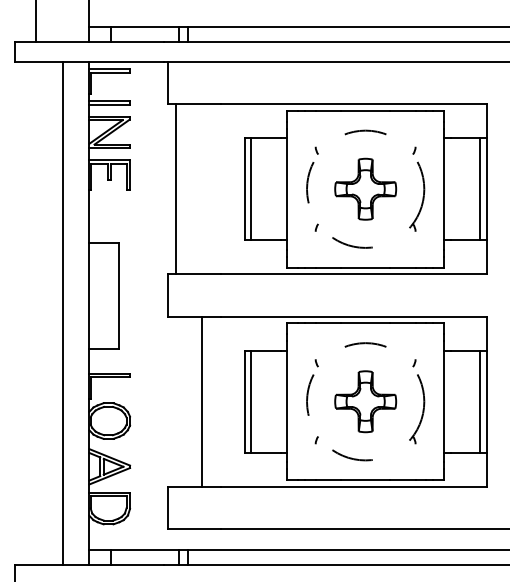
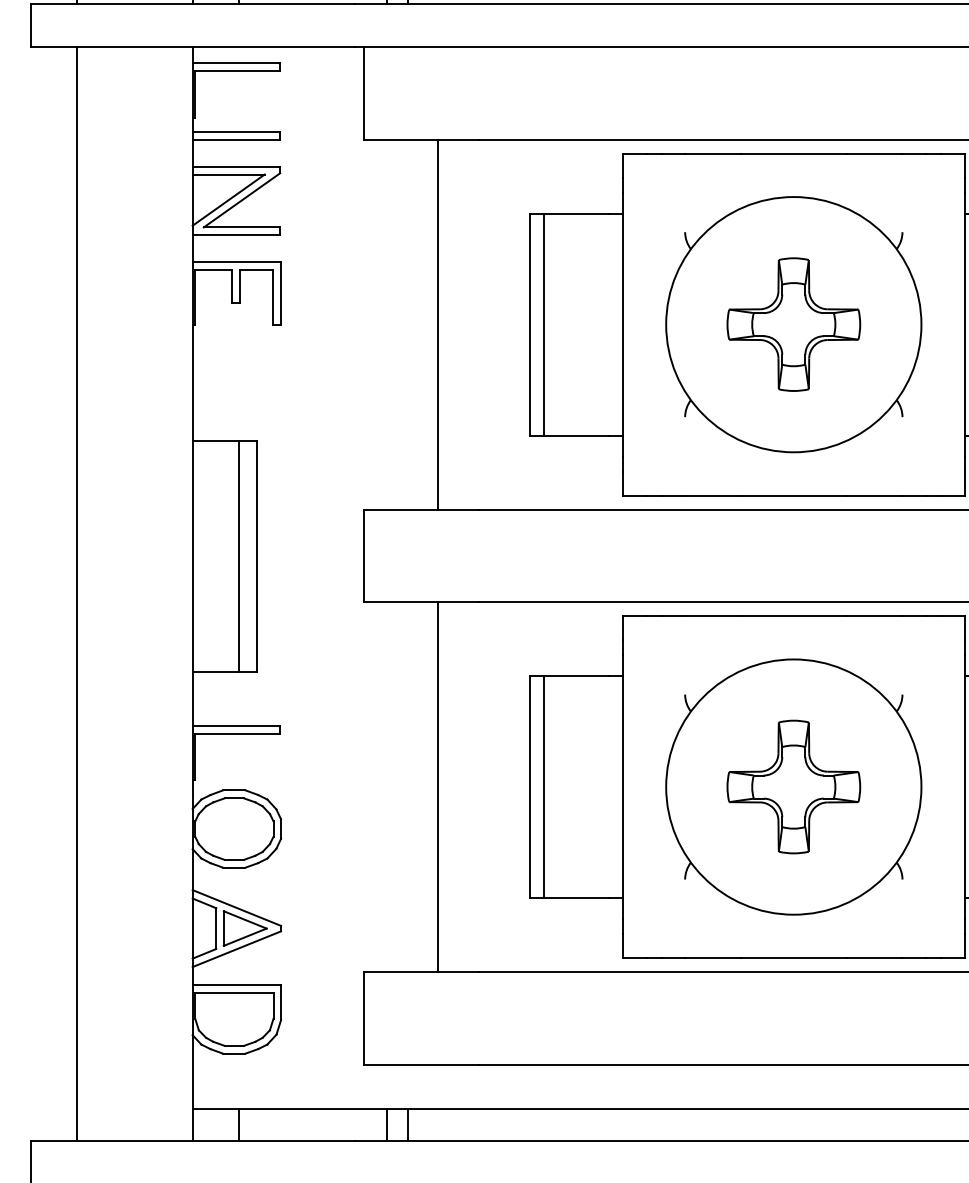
circle: (365, 188) -> (793, 322), dashed -> solid
line: (176, 189) -> (438, 325), moved
line: (110, 295) -> (238, 555), added
line: (63, 312) -> (77, 592), moved
circle: (365, 401) -> (793, 786), dashed -> solid

